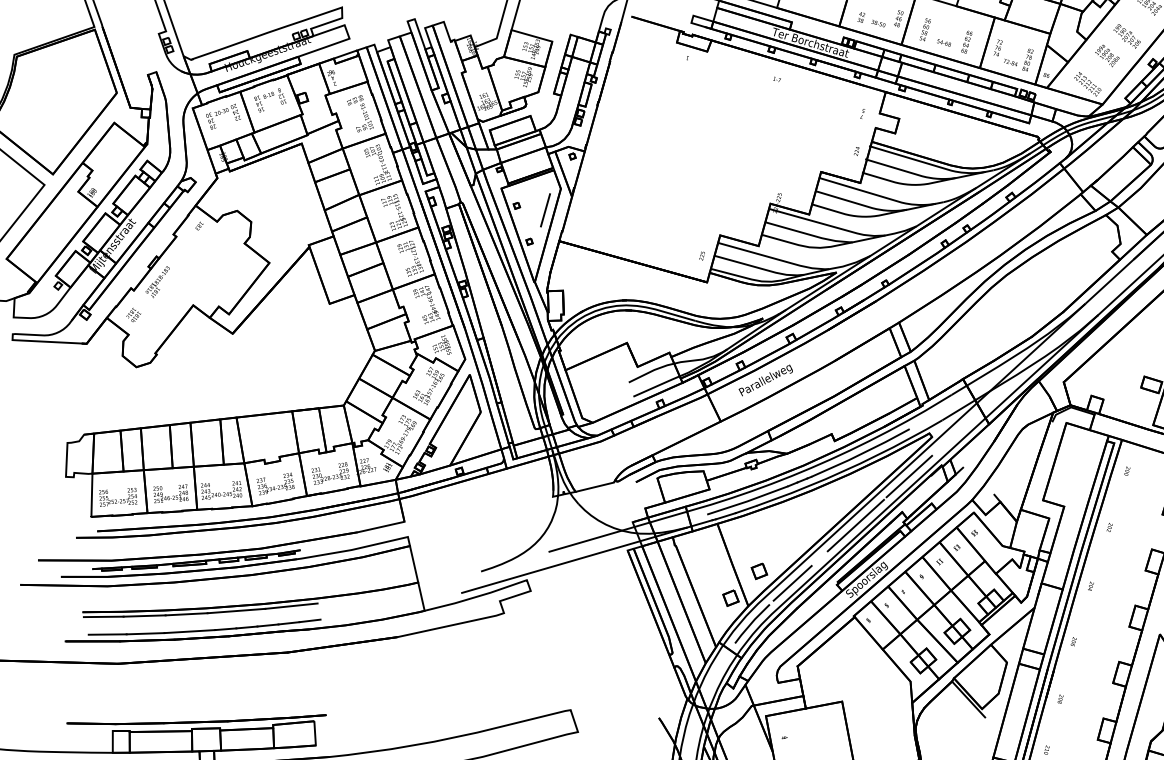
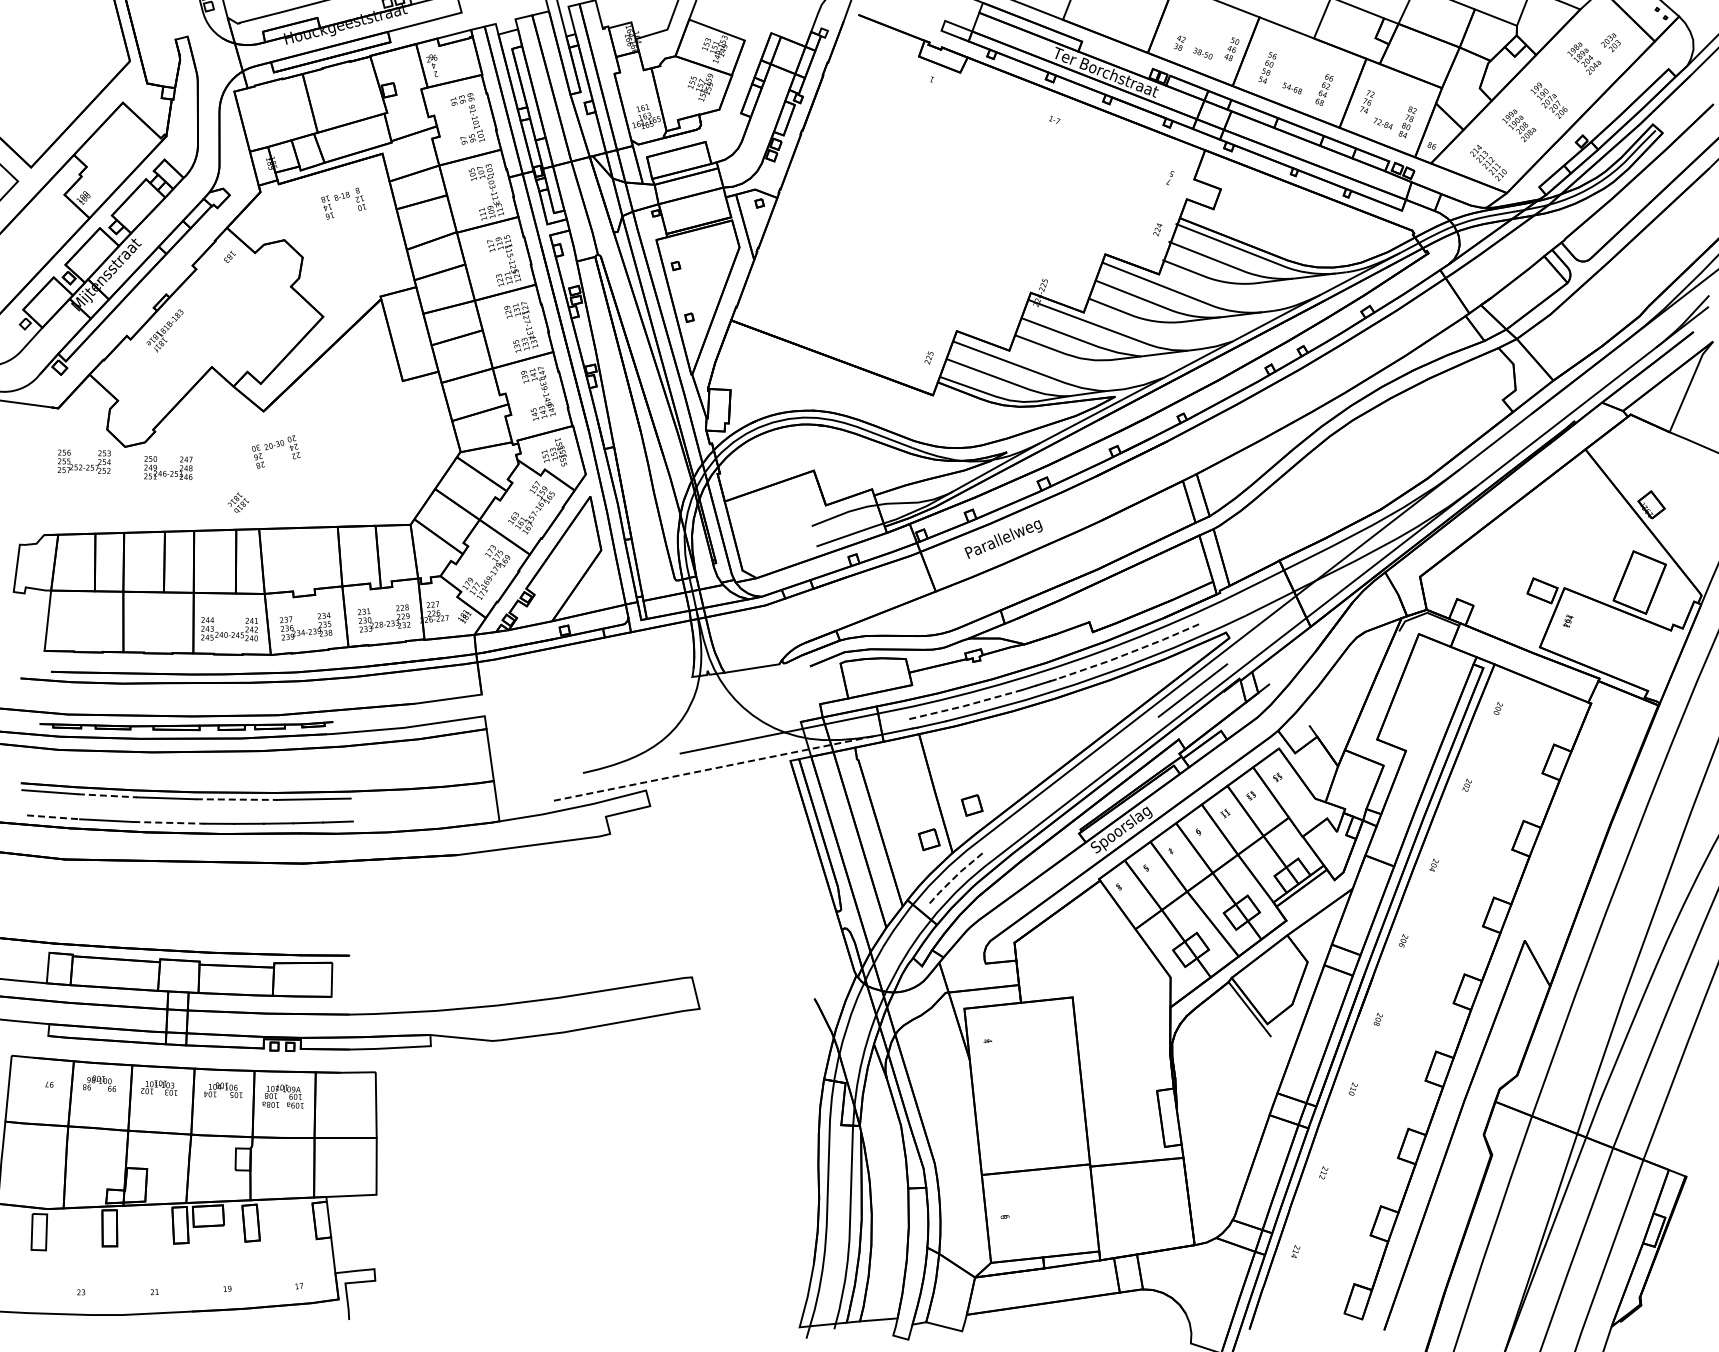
text: (270, 100) -> (343, 203), moved
text: (223, 116) -> (276, 451), moved
line: (545, 210) -> (715, 275), removed
text: (133, 314) -> (237, 502), moved
line: (860, 454) -> (1127, 653), solid -> dashed
text: (170, 493) -> (168, 467), moved
text: (117, 497) -> (83, 461), moved
line: (747, 501) -> (963, 706), solid -> dashed
line: (855, 525) -> (1112, 752), removed
line: (574, 560) -> (715, 768), solid -> dashed
line: (792, 583) -> (1016, 826), removed
line: (236, 610) -> (236, 799), solid -> dashed
line: (144, 615) -> (107, 795), solid -> dashed
line: (751, 622) -> (955, 876), solid -> dashed
line: (189, 631) -> (168, 822), solid -> dashed
line: (107, 634) -> (53, 817), solid -> dashed

